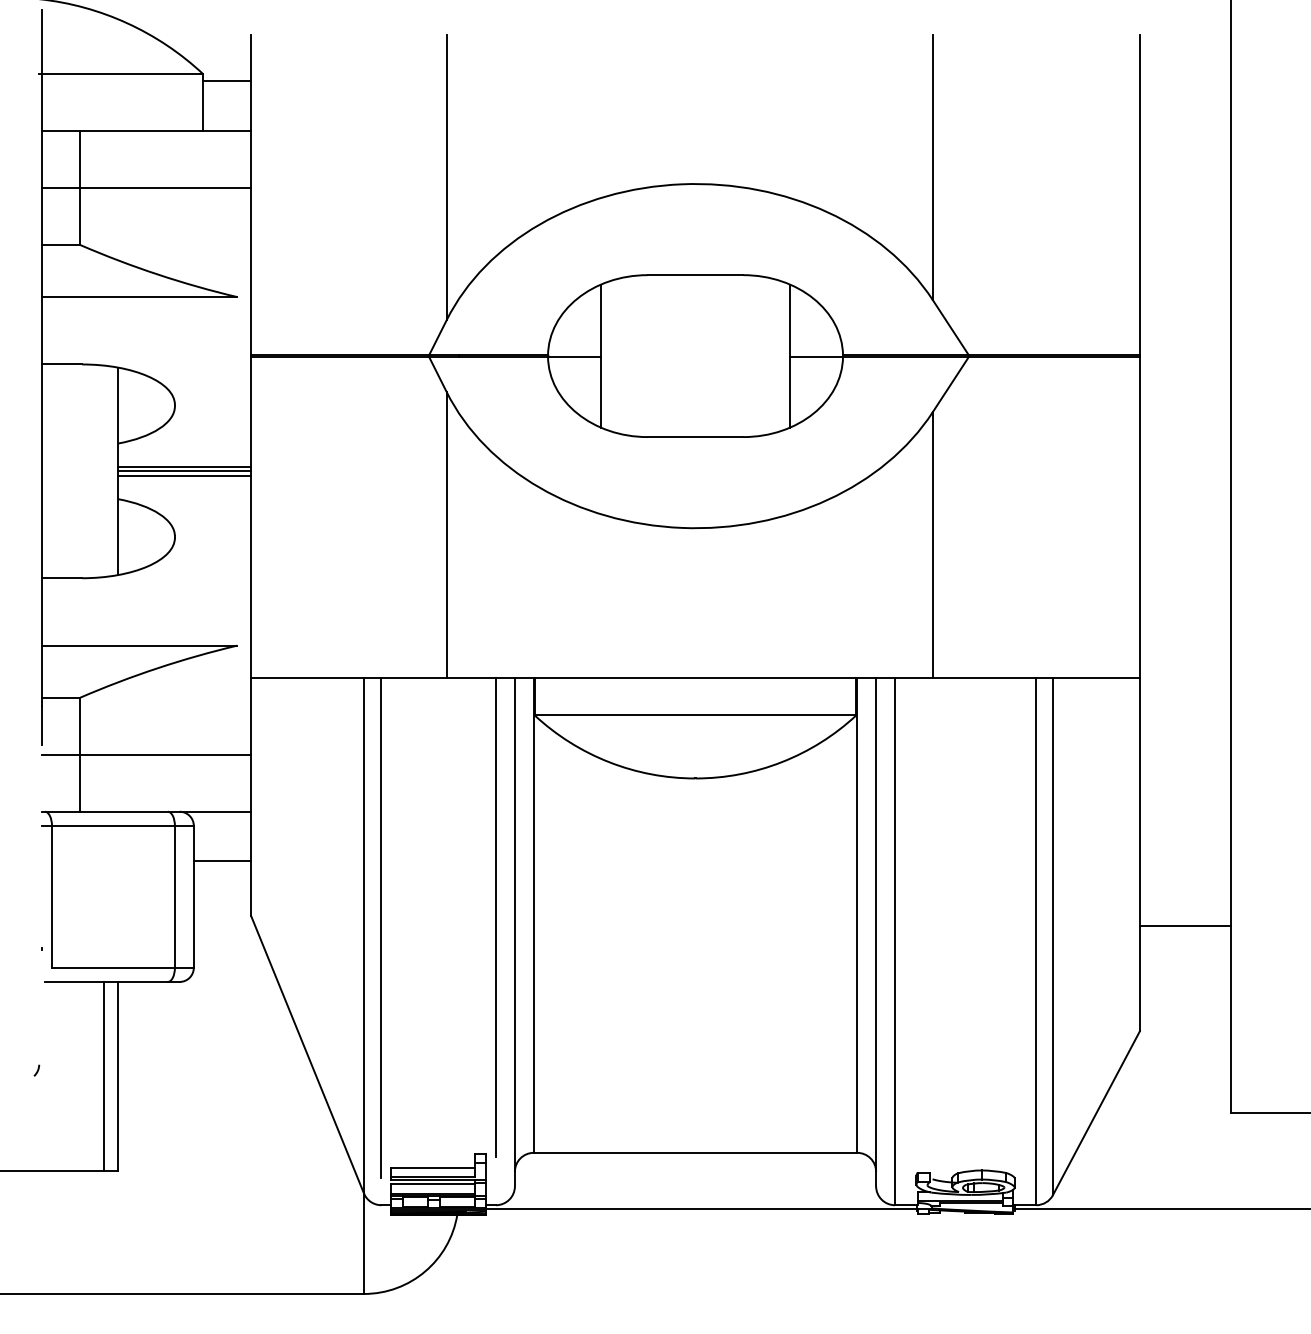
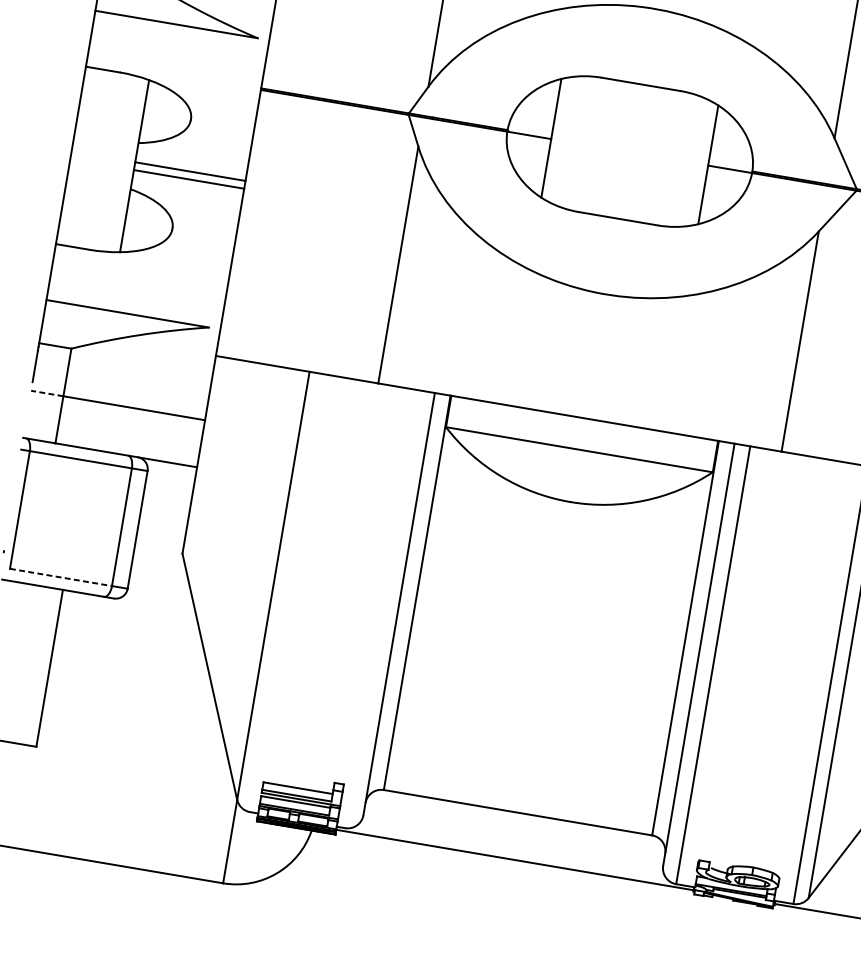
line: (184, 471) -> (189, 175), removed
line: (60, 755) -> (46, 393), solid -> dashed
line: (222, 861) -> (166, 504), removed
line: (496, 916) -> (386, 588), removed
line: (381, 927) -> (289, 581), removed
line: (113, 967) -> (61, 577), solid -> dashed
line: (103, 1076) -> (37, 666), removed

